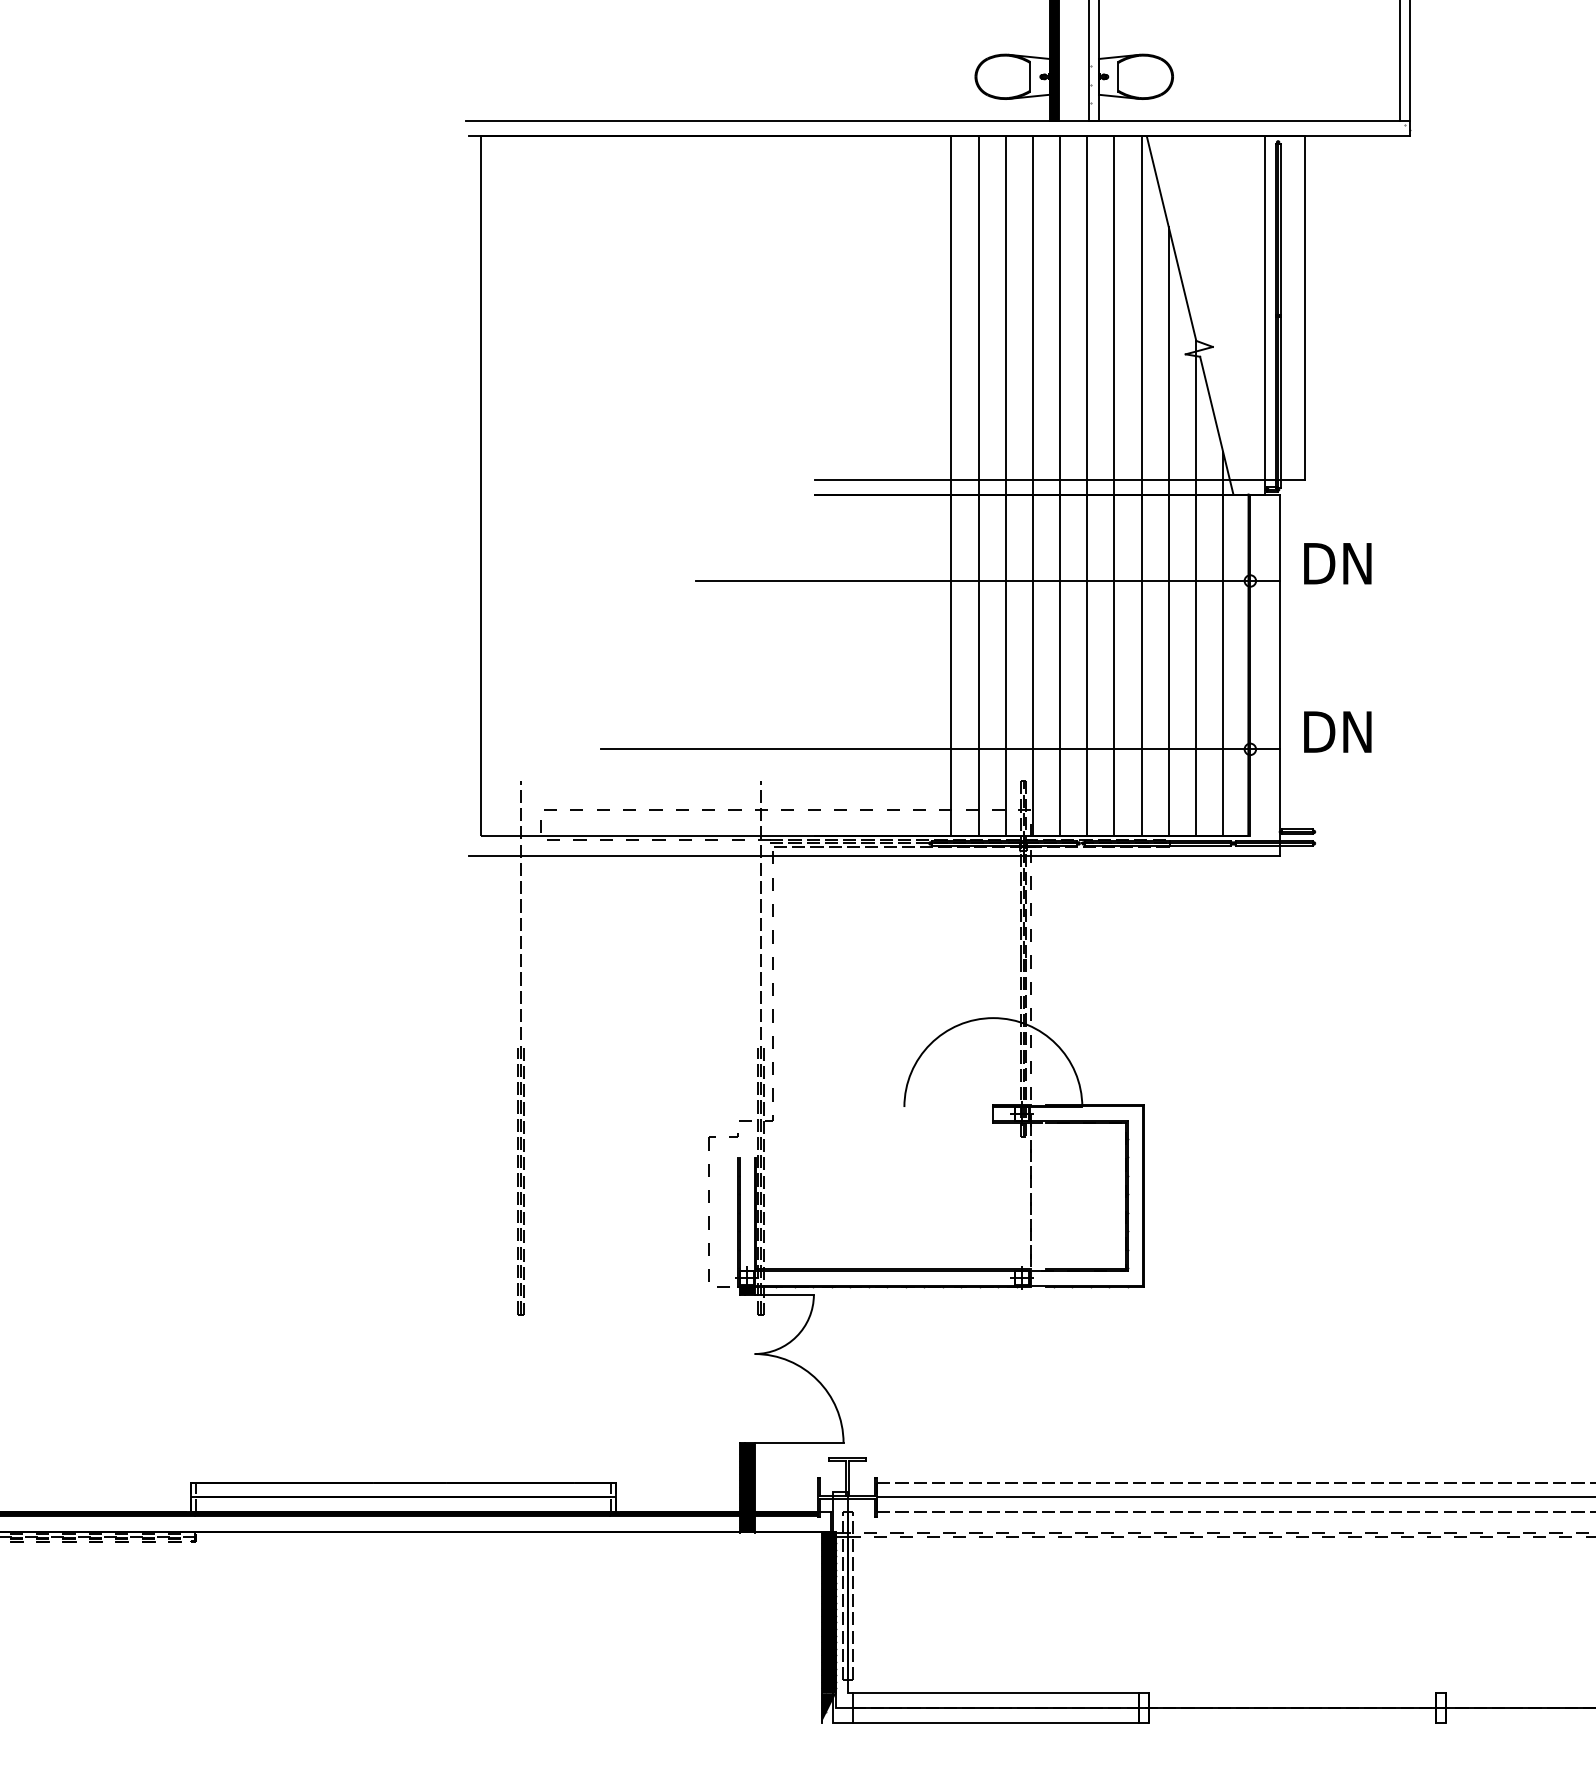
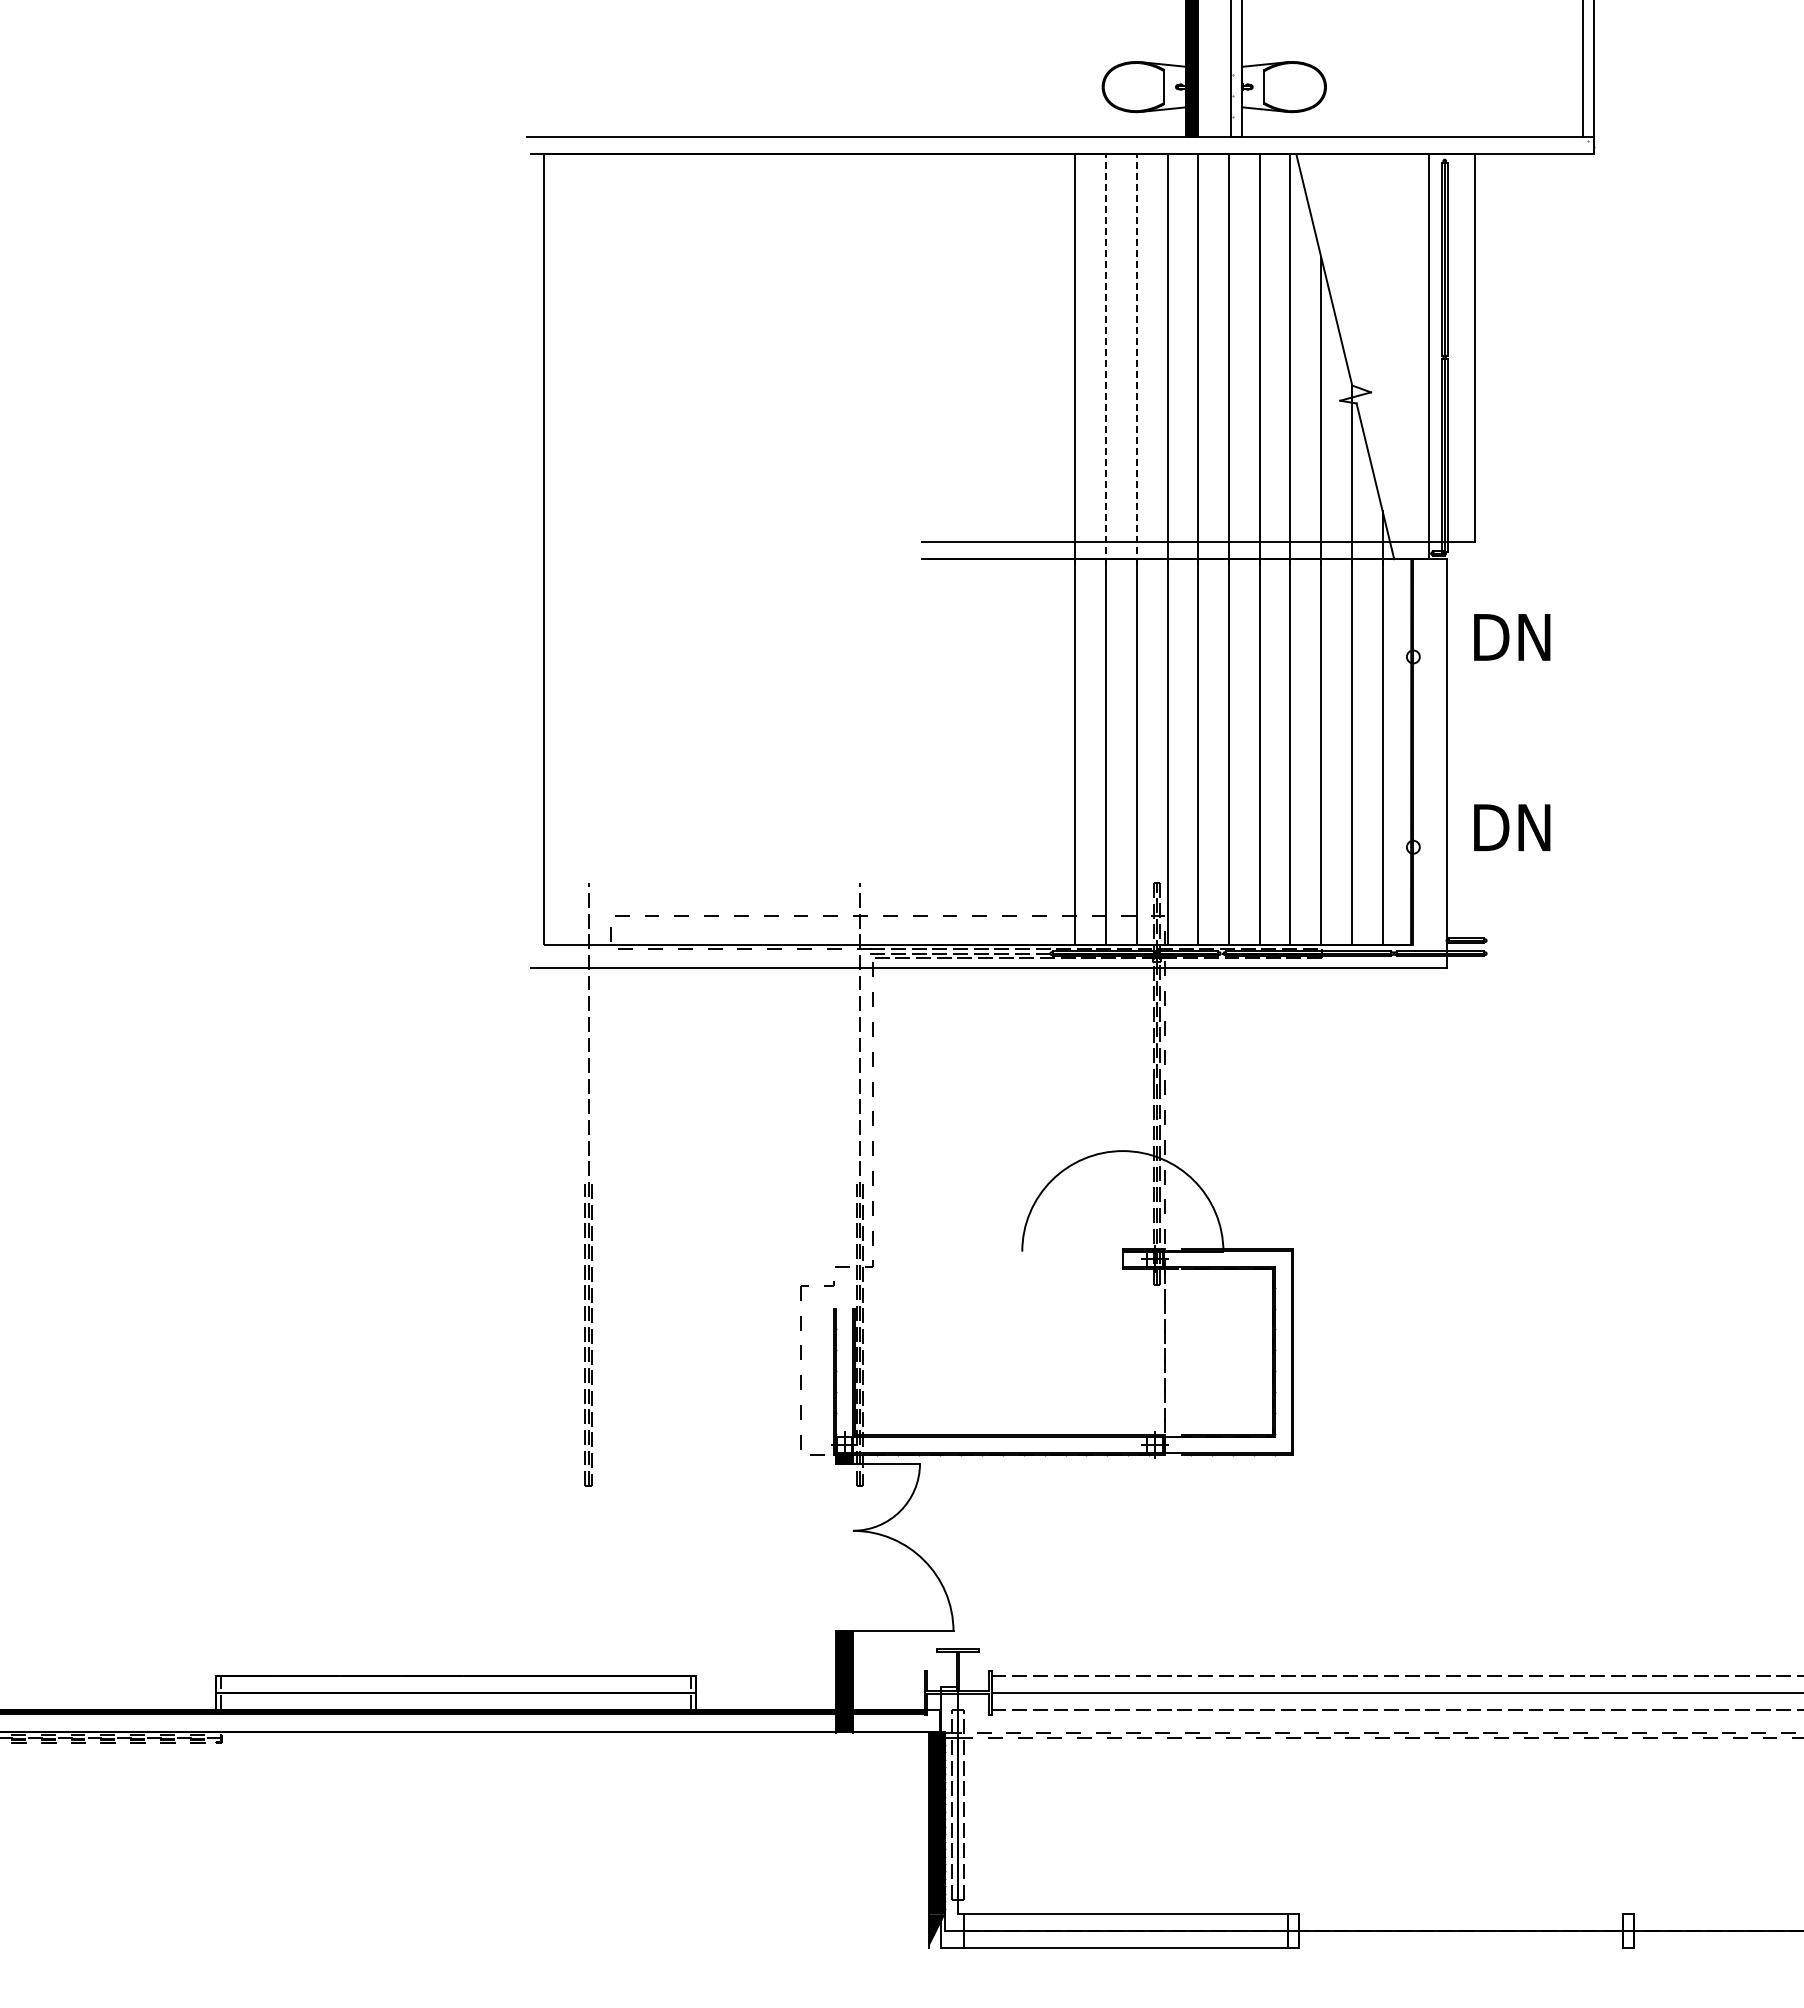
line: (978, 316) -> (1106, 358), solid -> dashed
line: (1005, 316) -> (1136, 358), solid -> dashed
line: (987, 580) -> (1116, 656), removed
line: (939, 749) -> (1062, 847), removed

